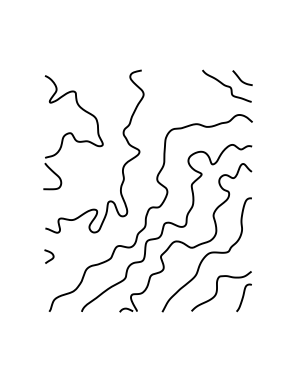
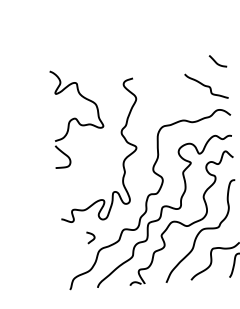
curve: (240, 78) -> (216, 61), moved
part: (73, 132) -> (77, 117), moved
curve: (51, 254) -> (92, 235), moved

